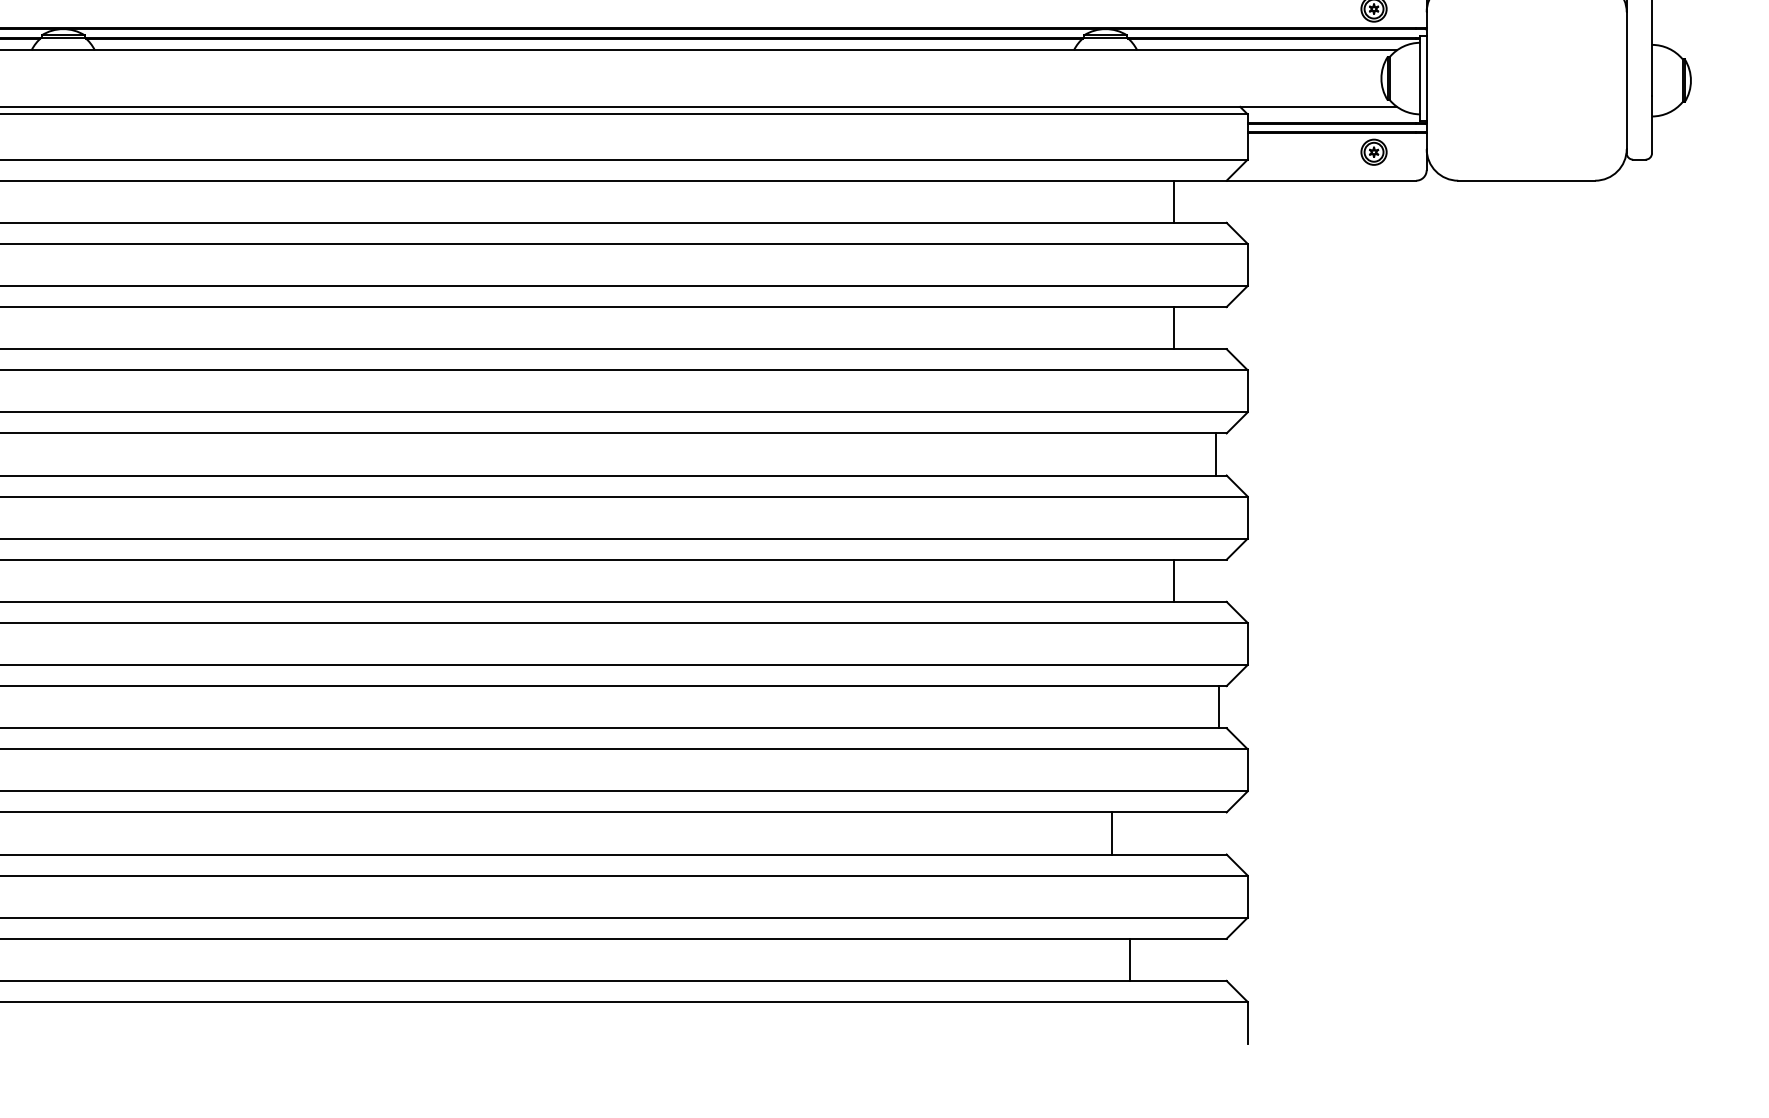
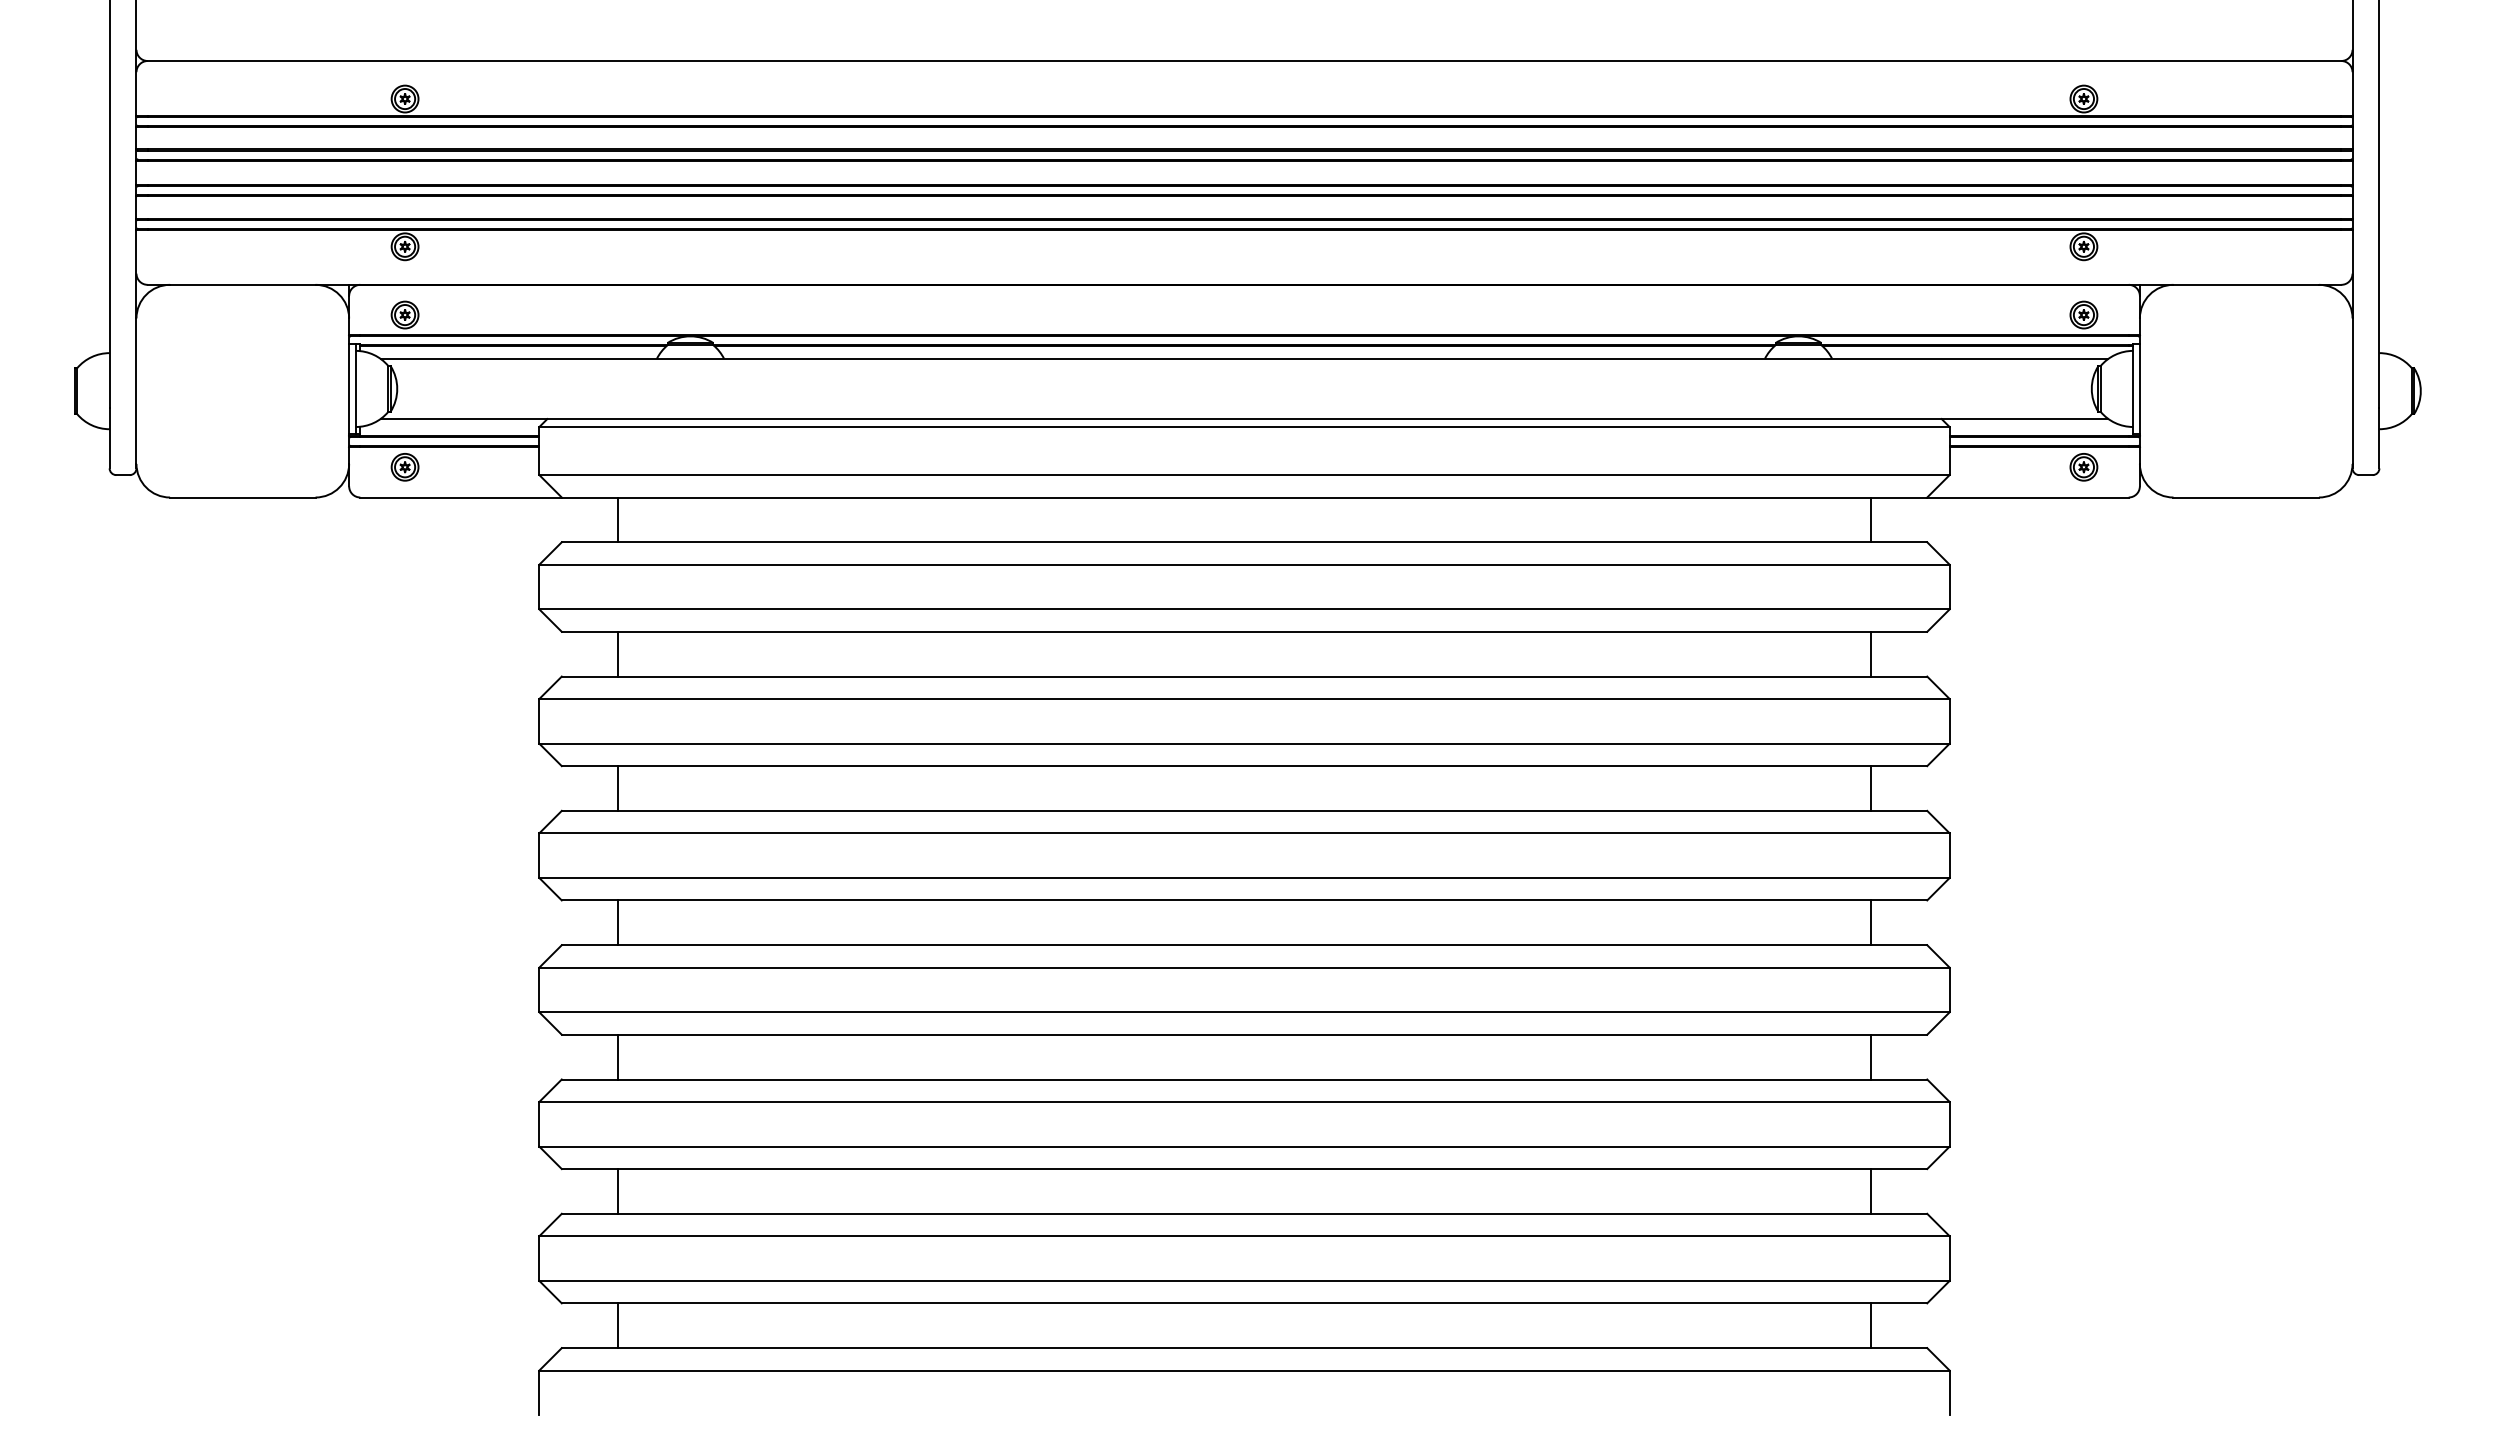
line: (1216, 454) -> (1871, 788), moved
line: (1219, 706) -> (1871, 1056), moved
line: (1112, 833) -> (1871, 1191), moved
line: (1130, 959) -> (1871, 1325), moved

